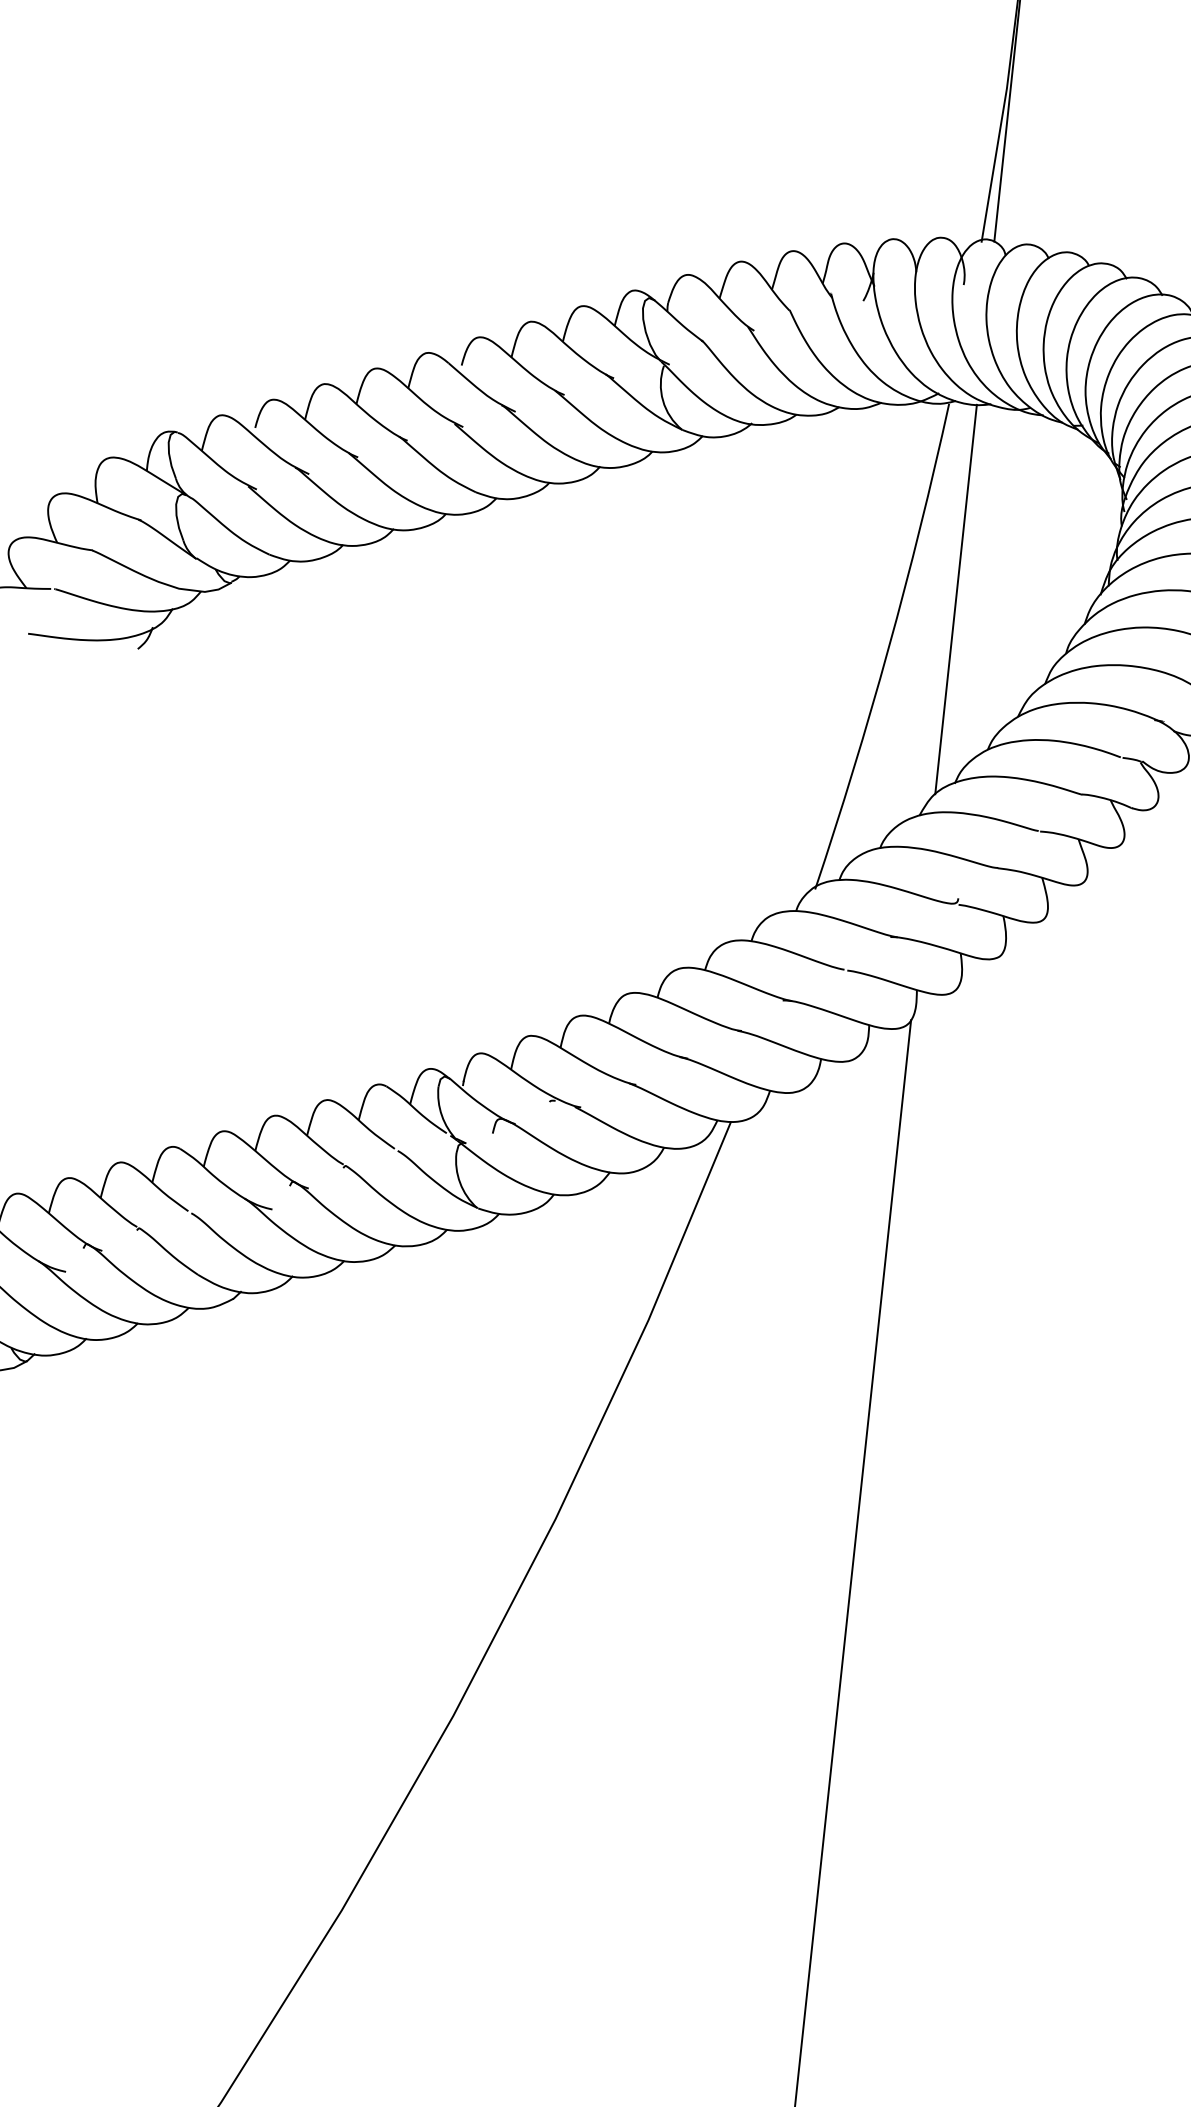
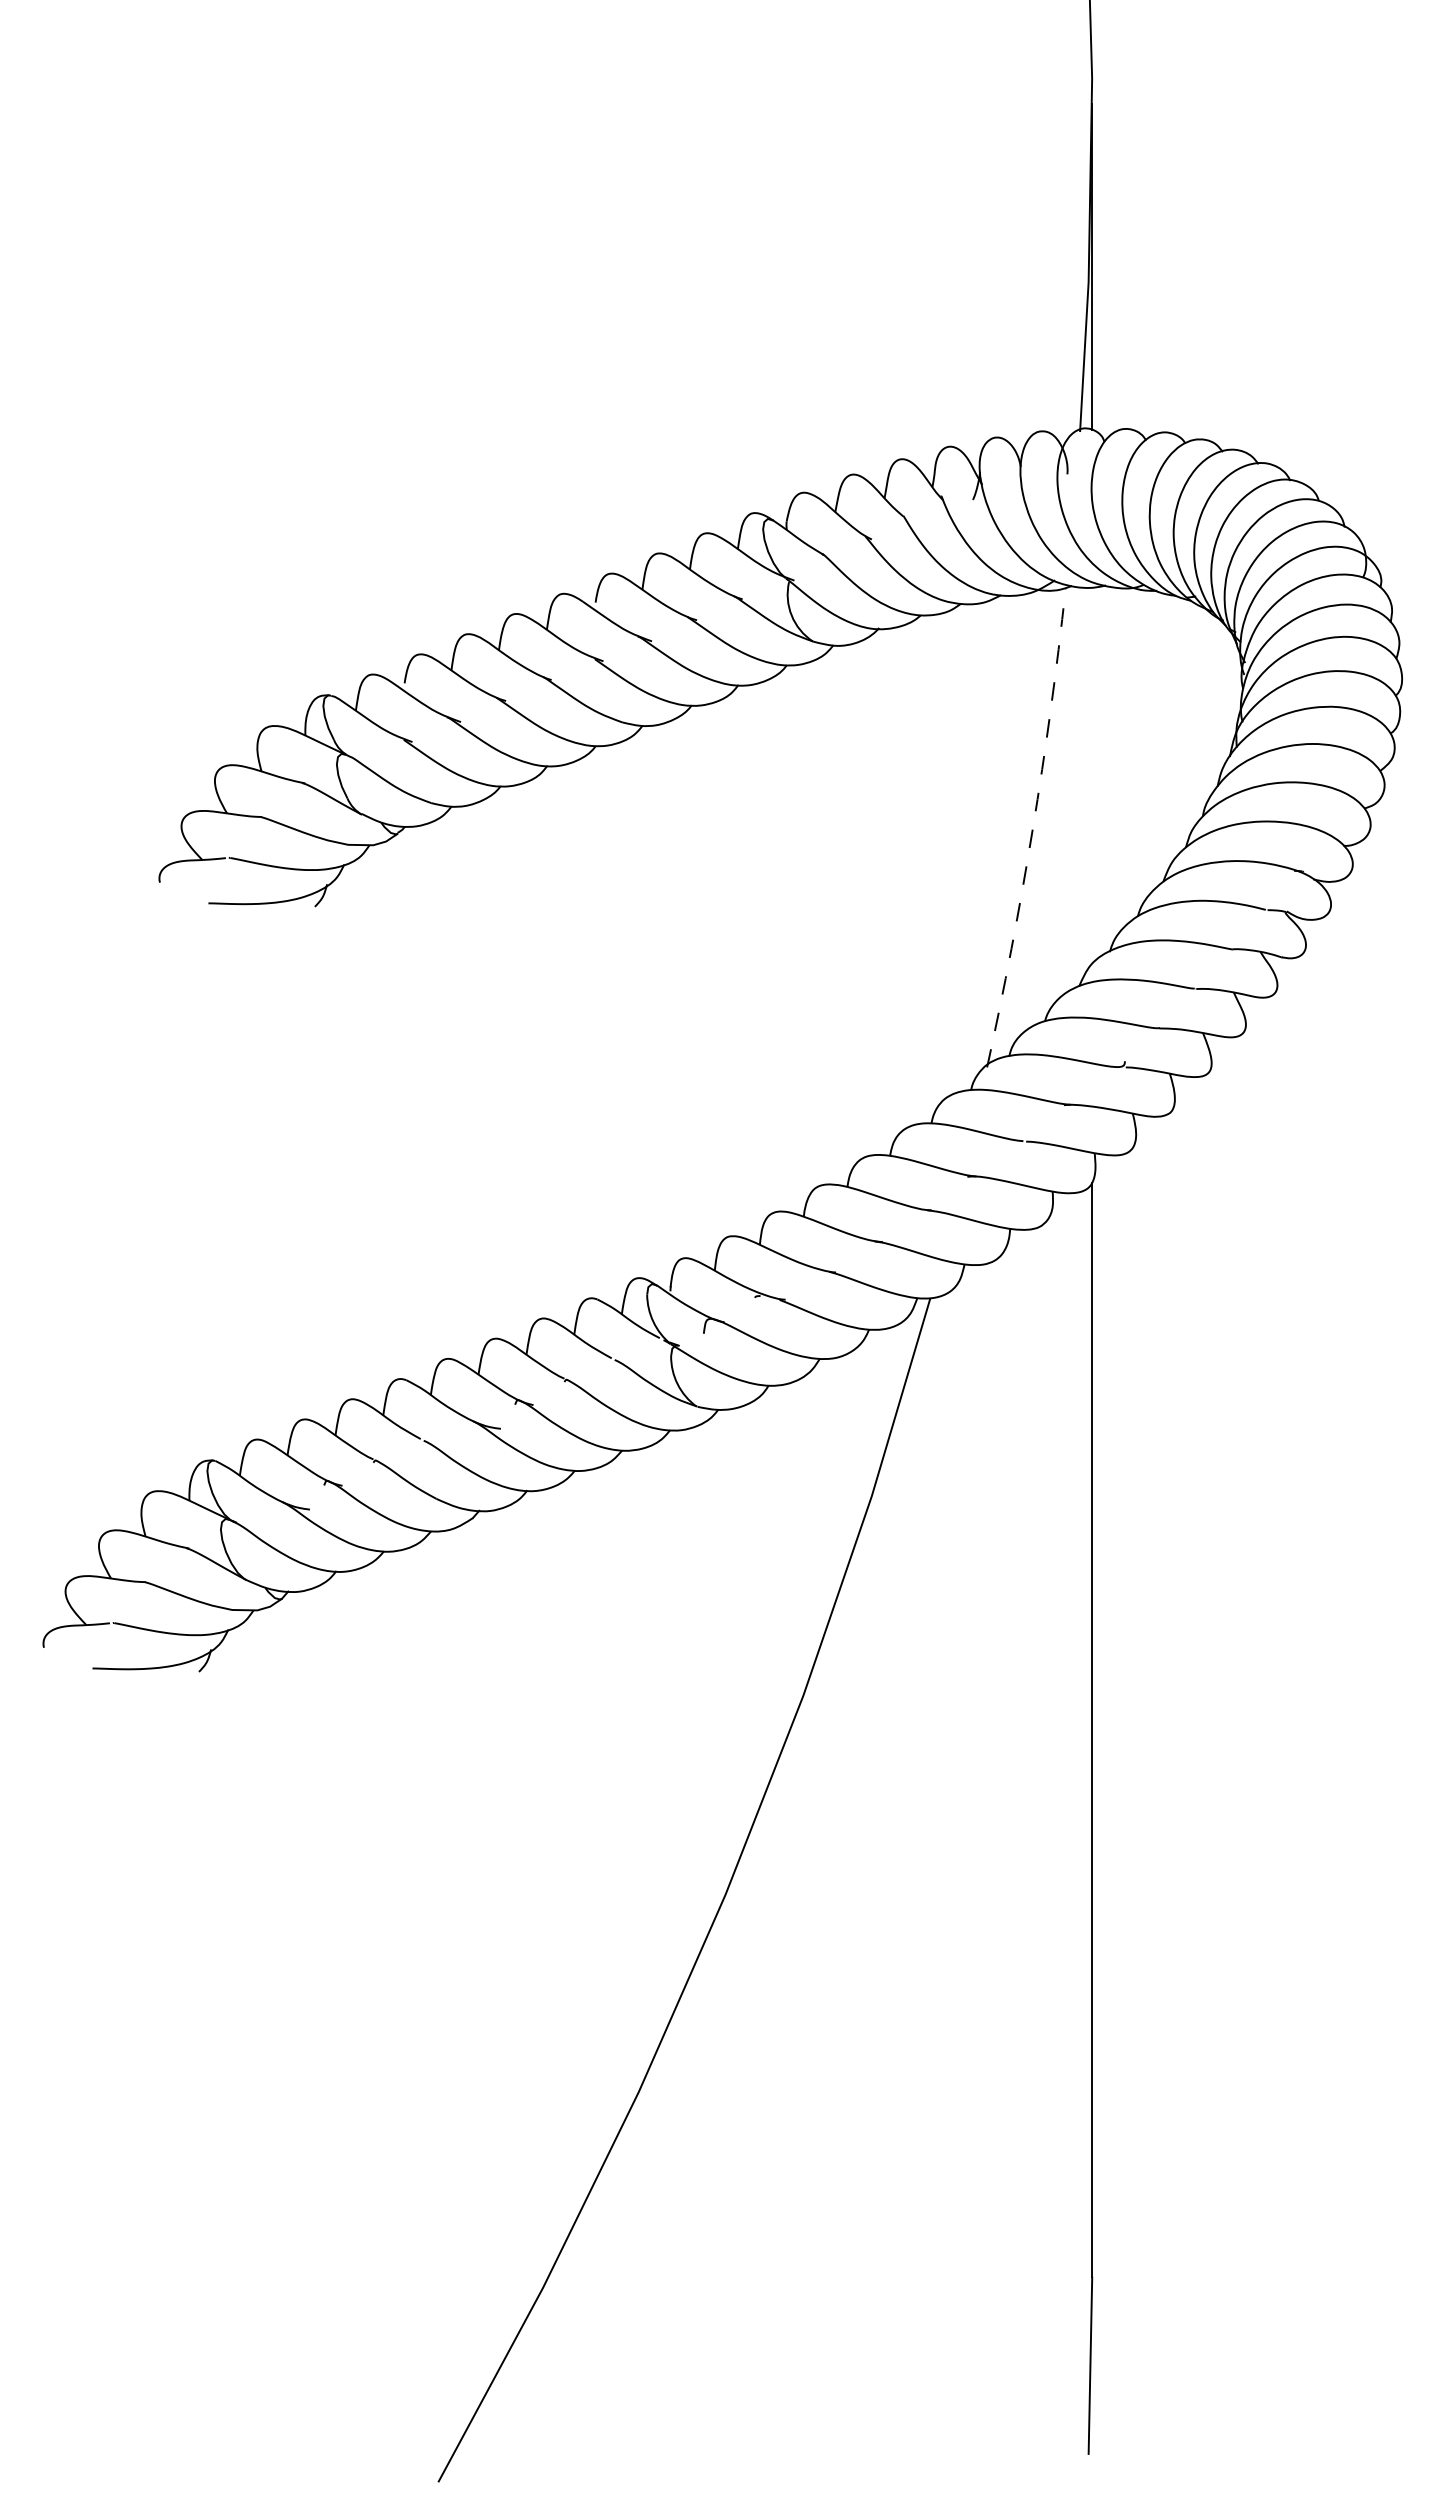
line: (956, 599) -> (1092, 775), removed
arc: (888, 648) -> (1032, 829), solid -> dashed

